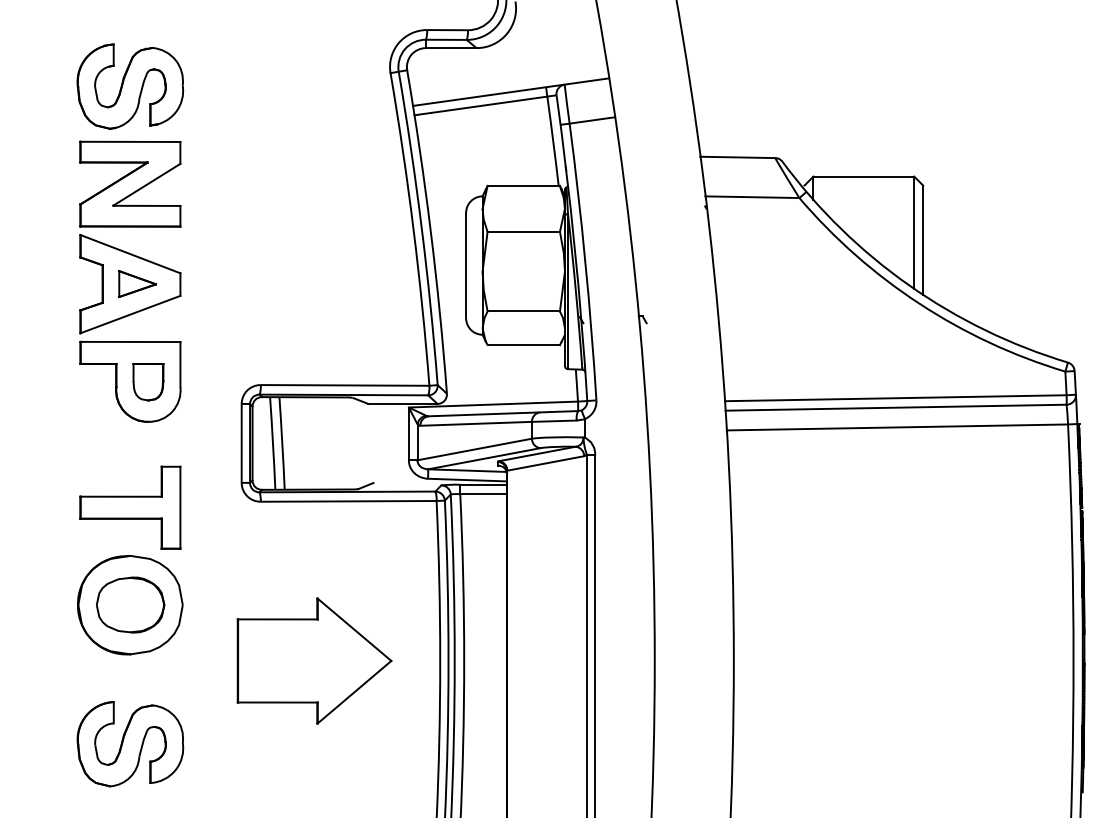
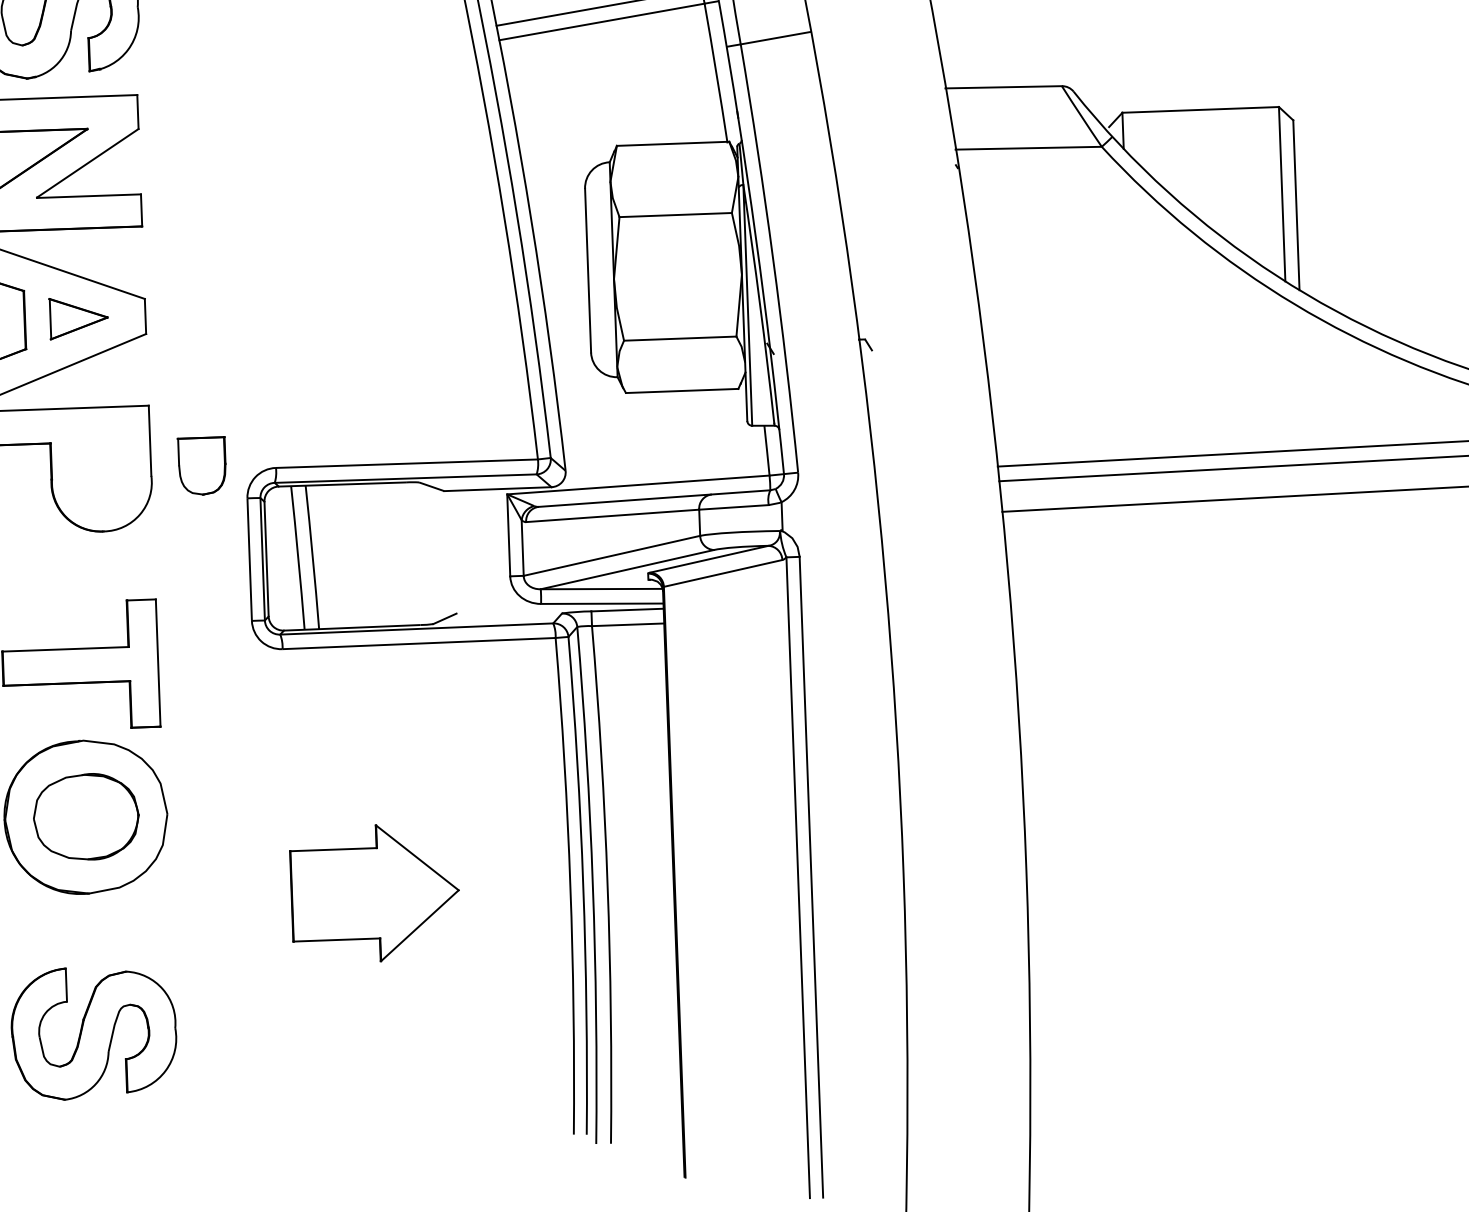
part: (148, 382) -> (202, 466), moved
part: (314, 660) -> (375, 892), size x0.7

